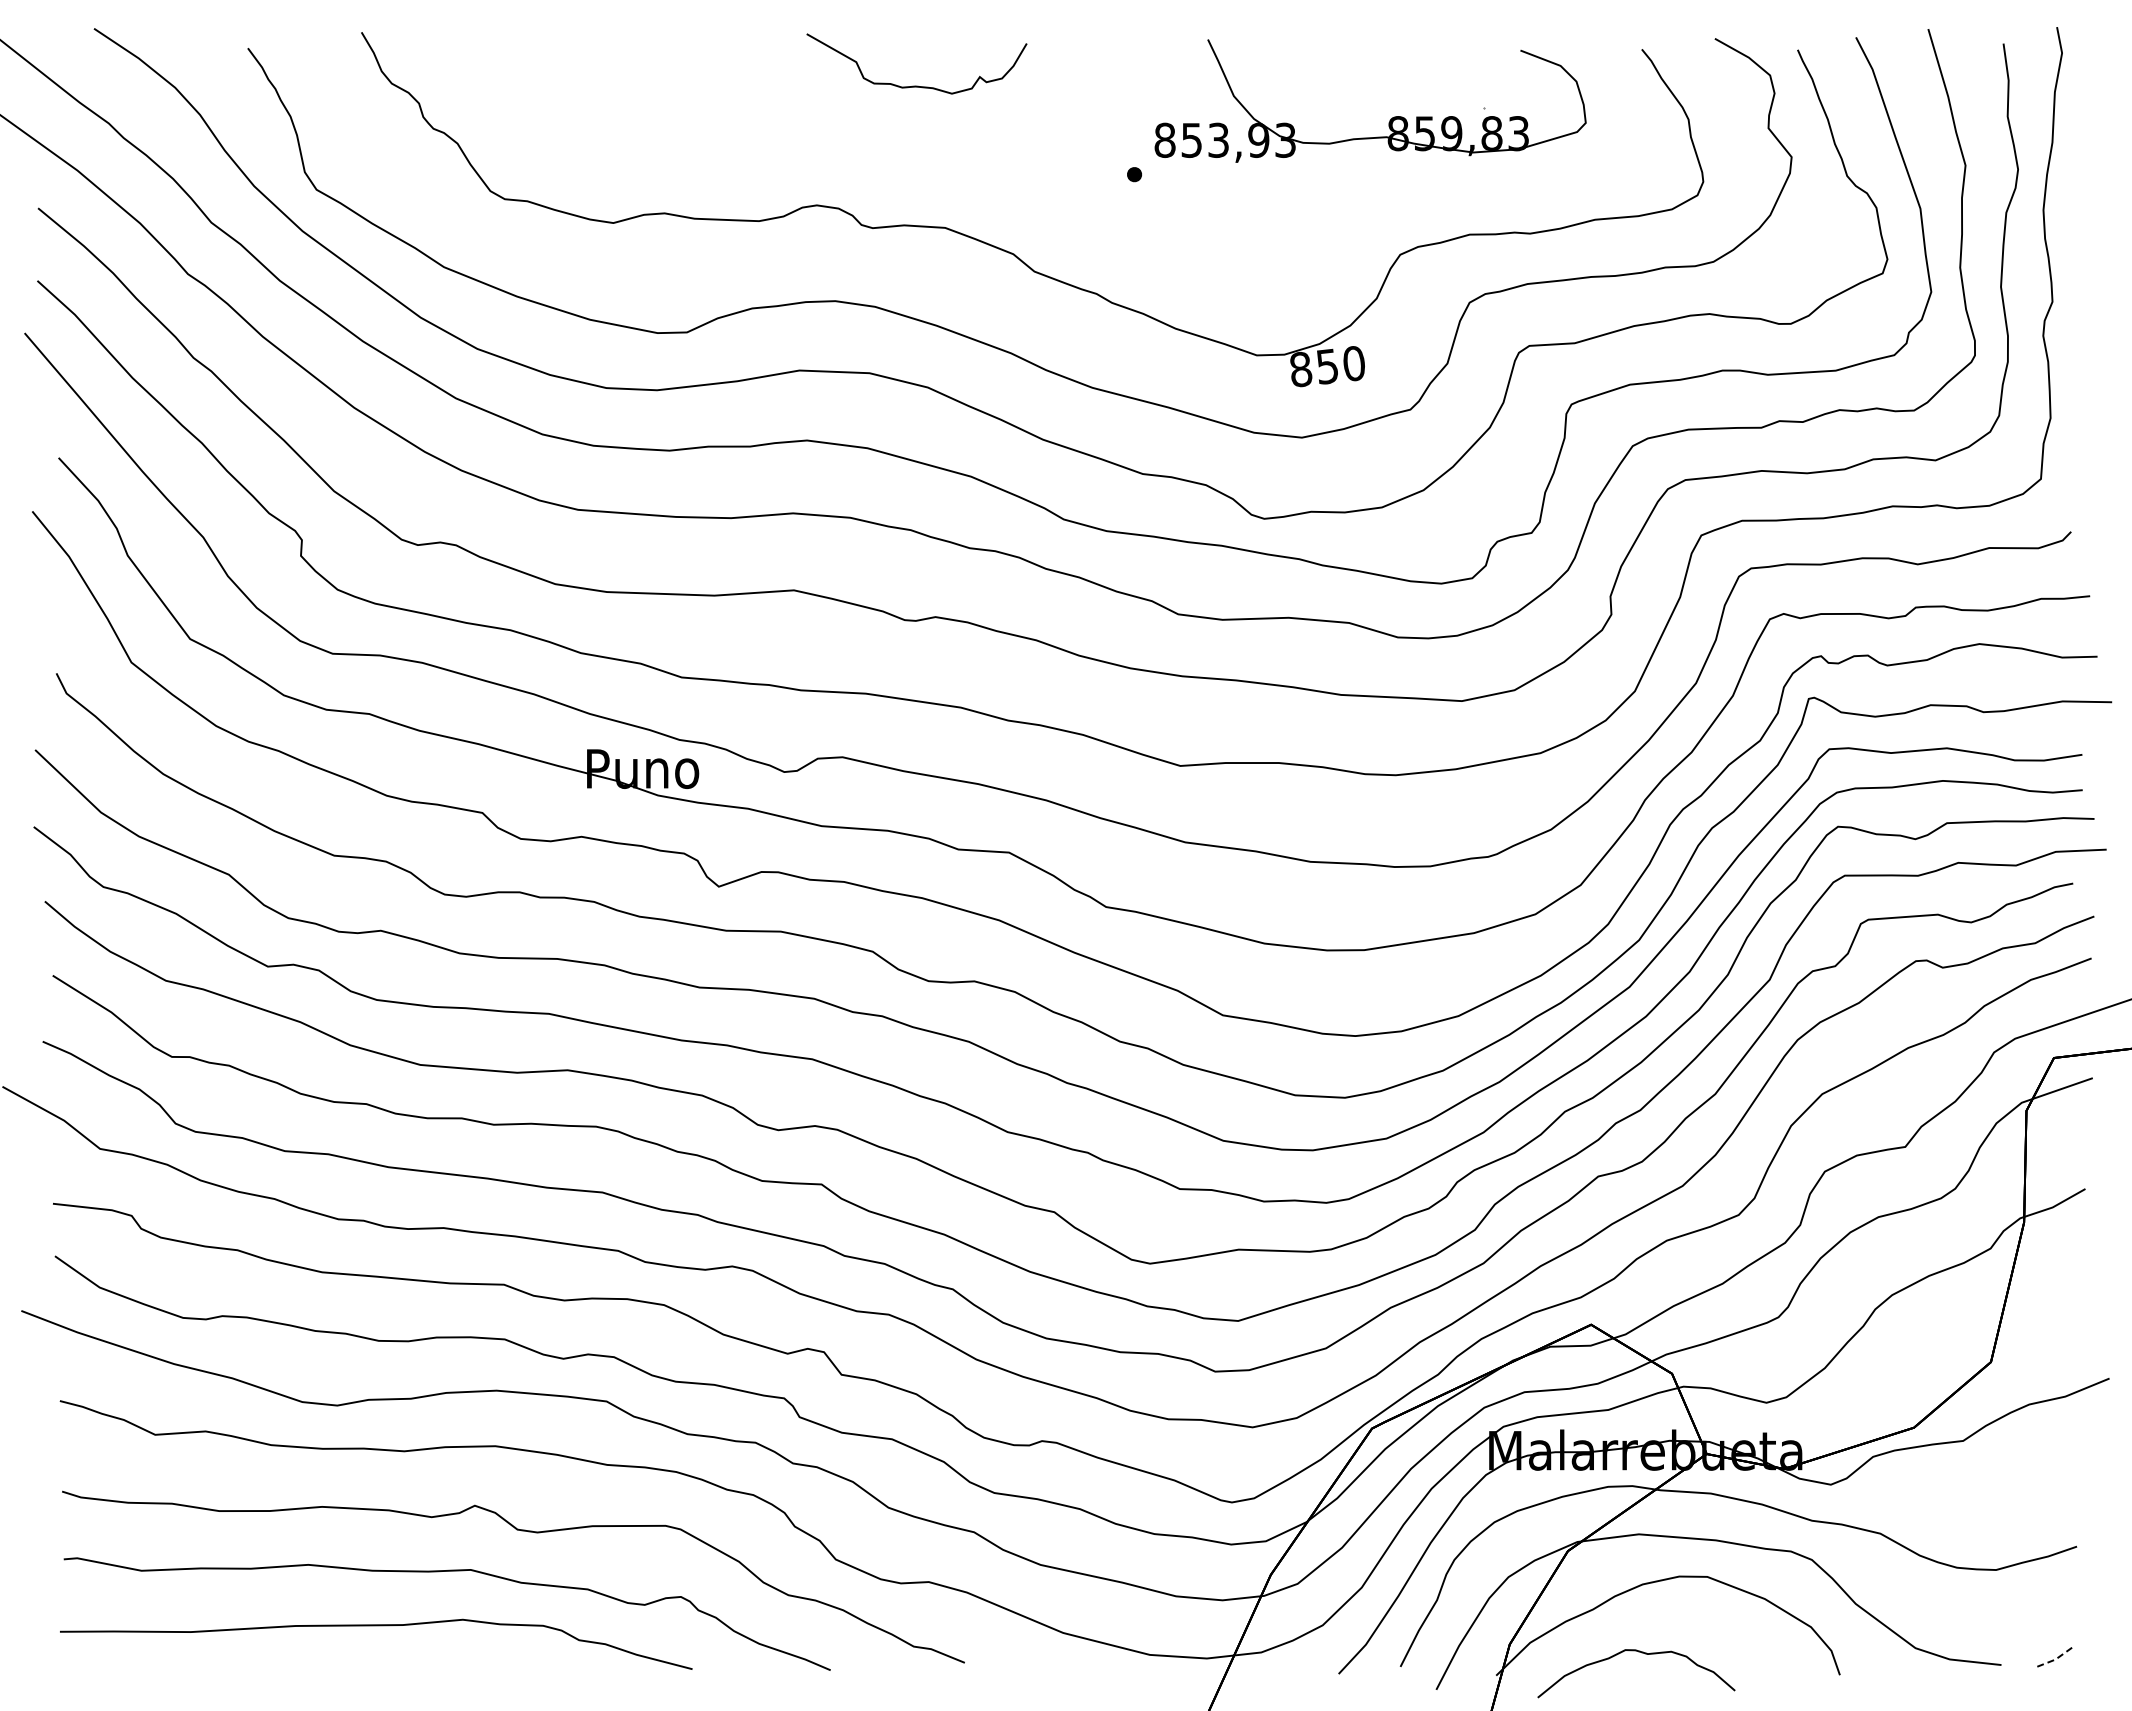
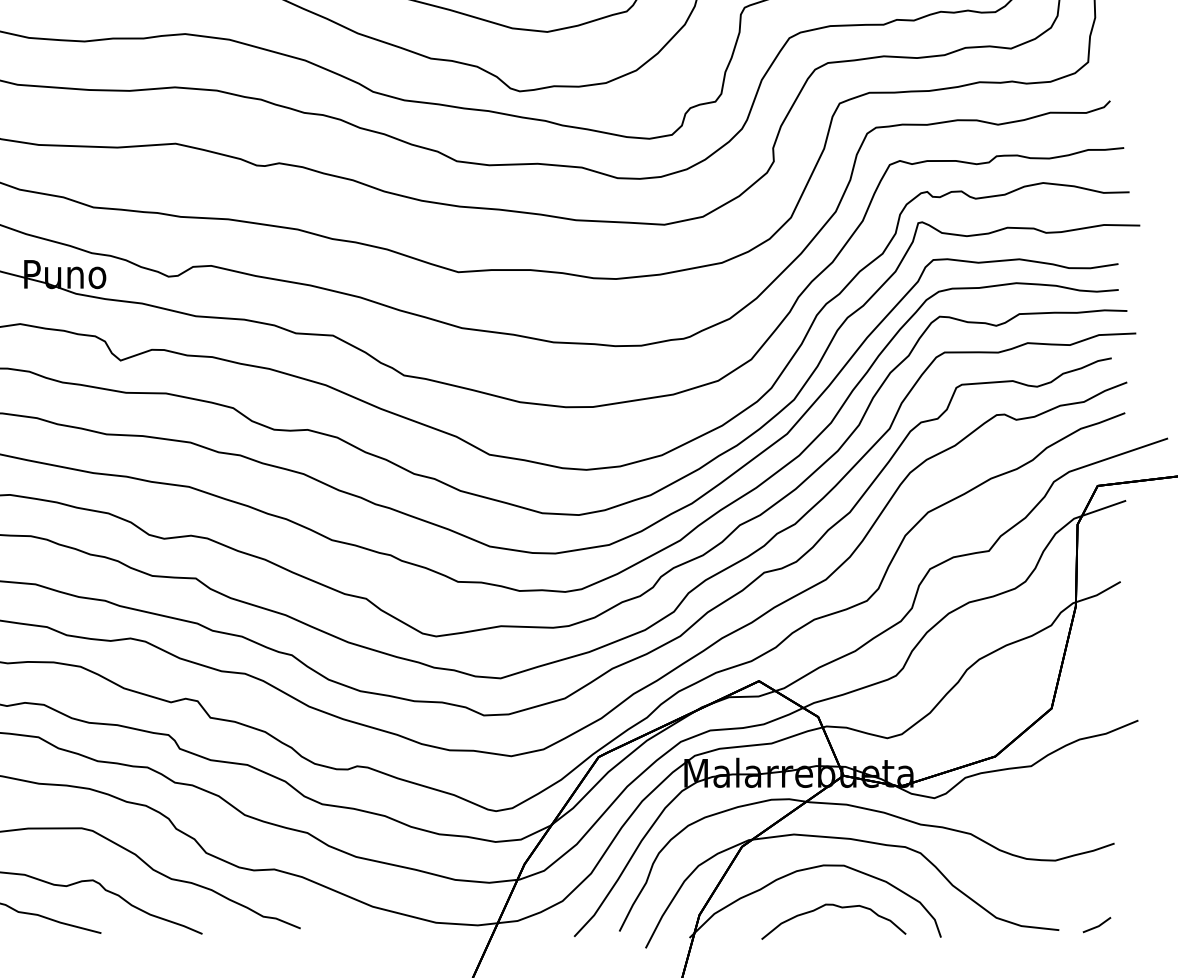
curve: (1641, 1653) -> (837, 907), moved
line: (2054, 1659) -> (1098, 926), dashed -> solid

